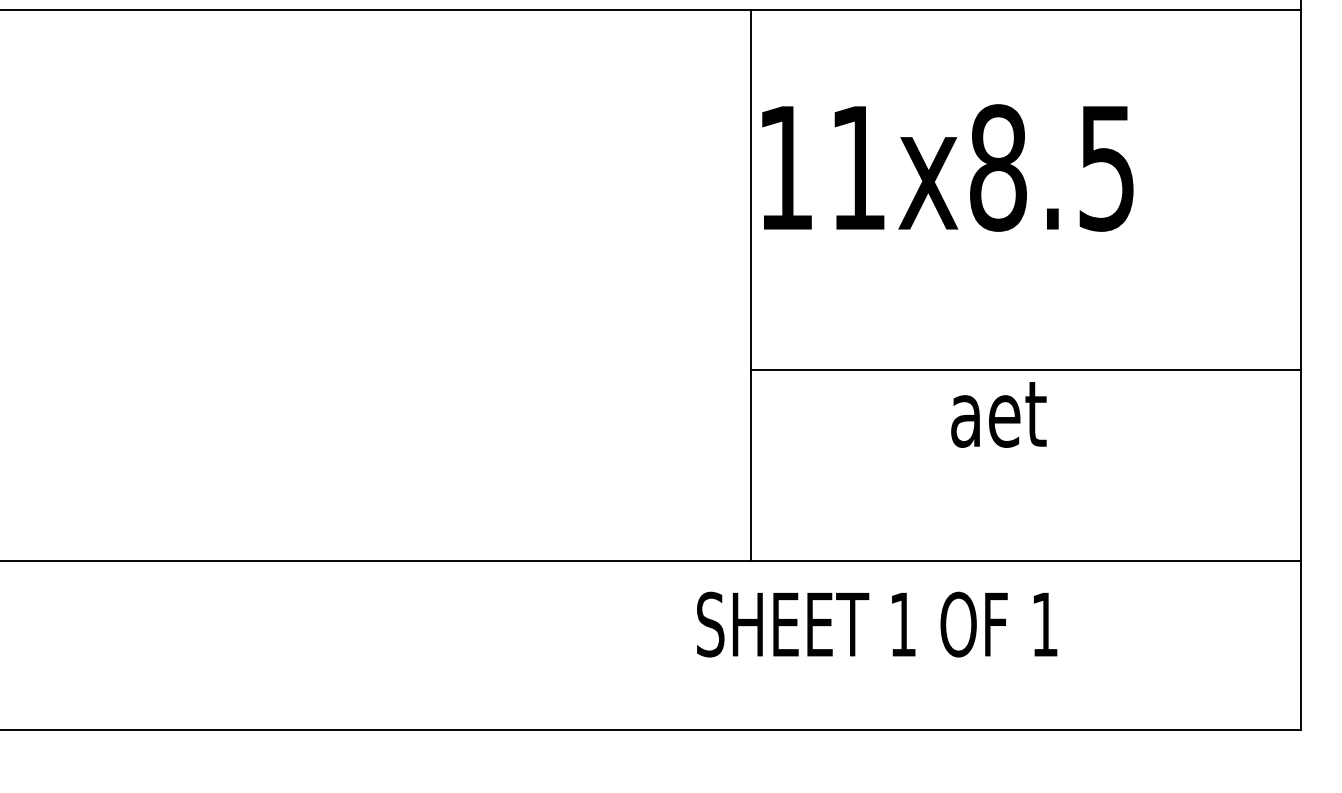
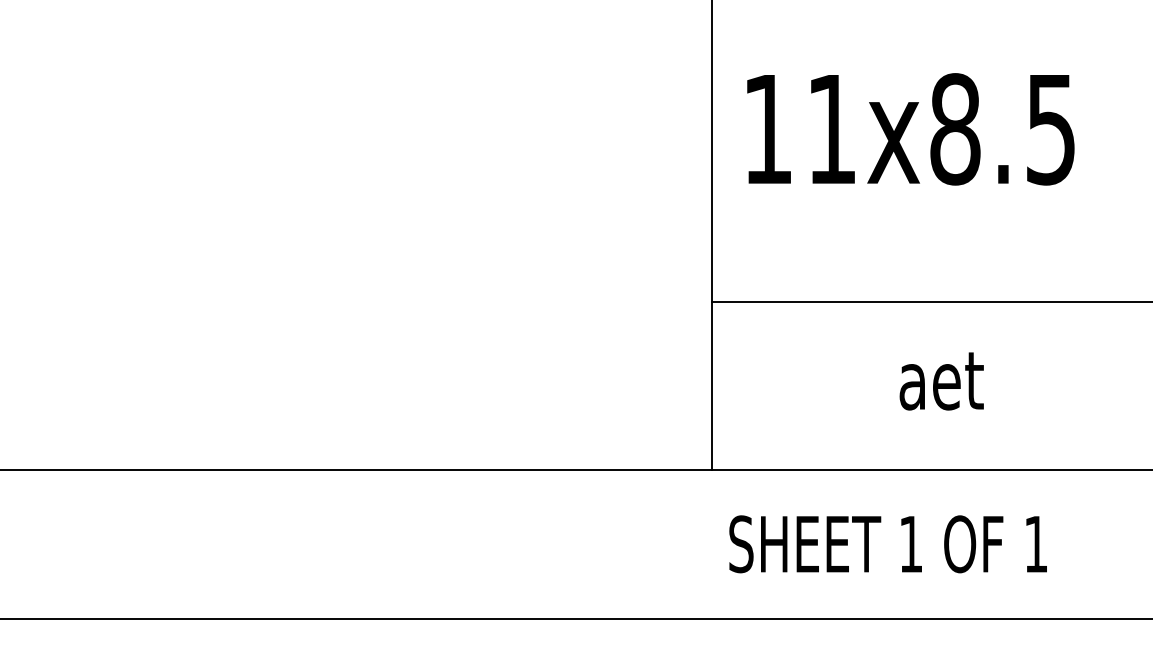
text: (947, 167) -> (910, 128), moved
text: (998, 414) -> (941, 381), moved
text: (877, 624) -> (888, 544), moved

